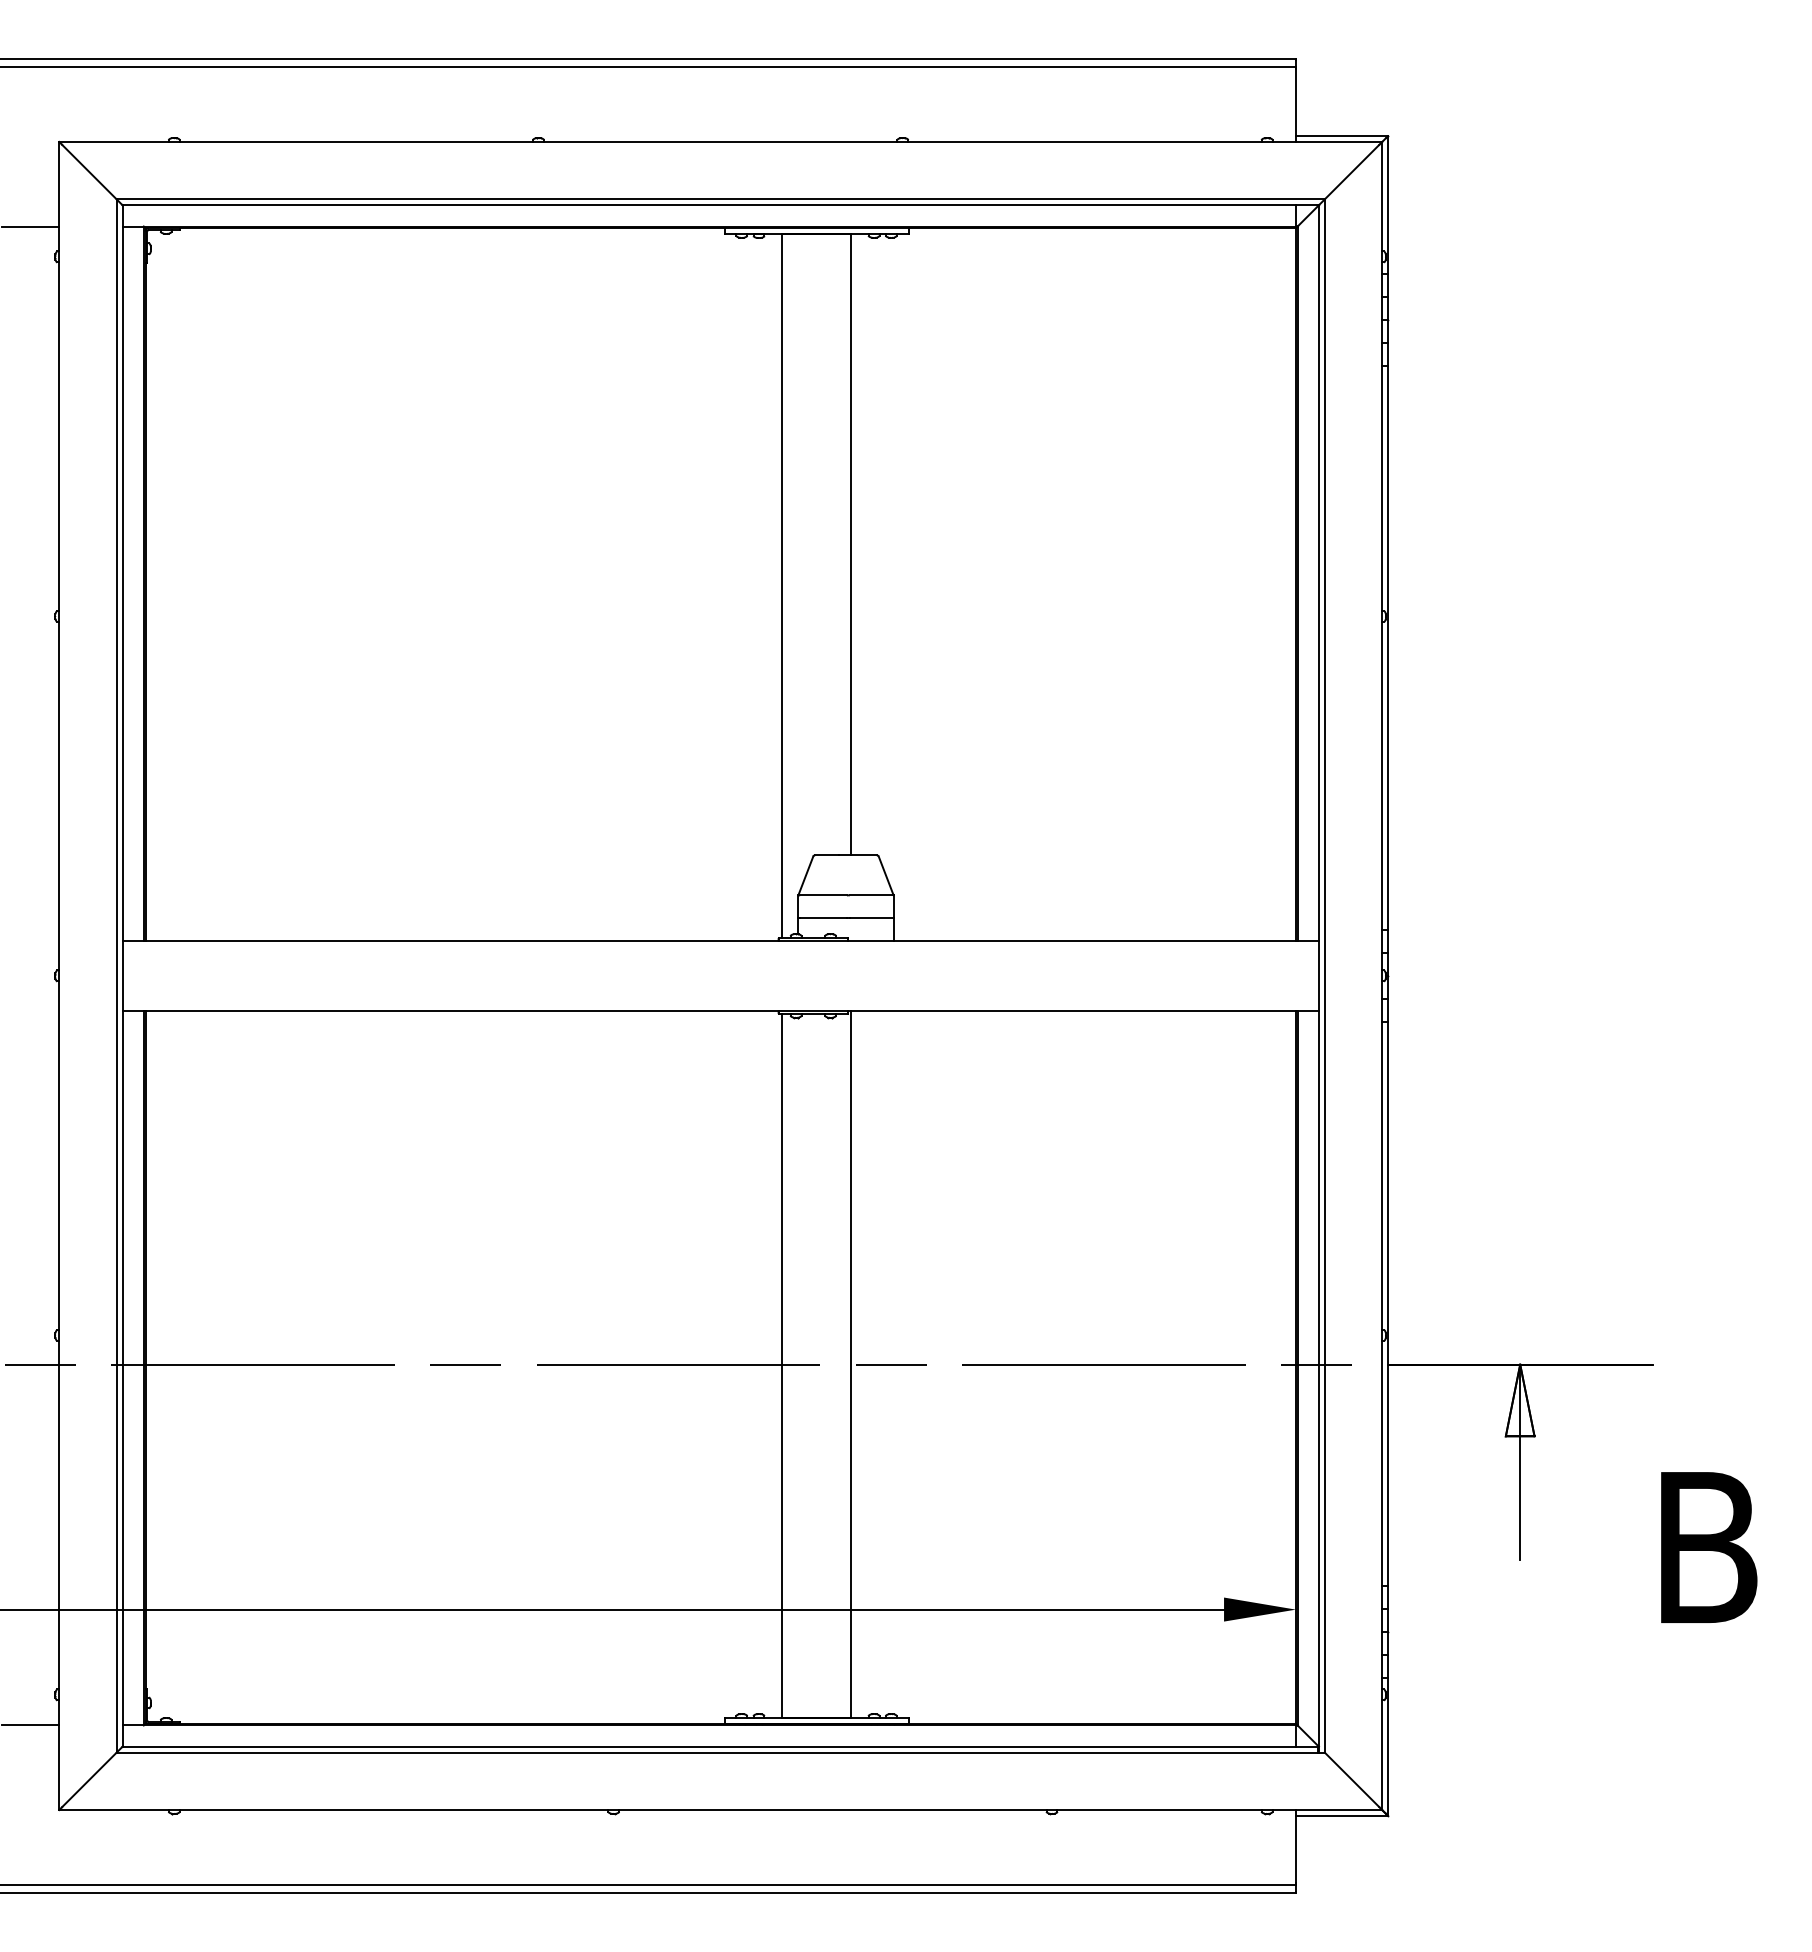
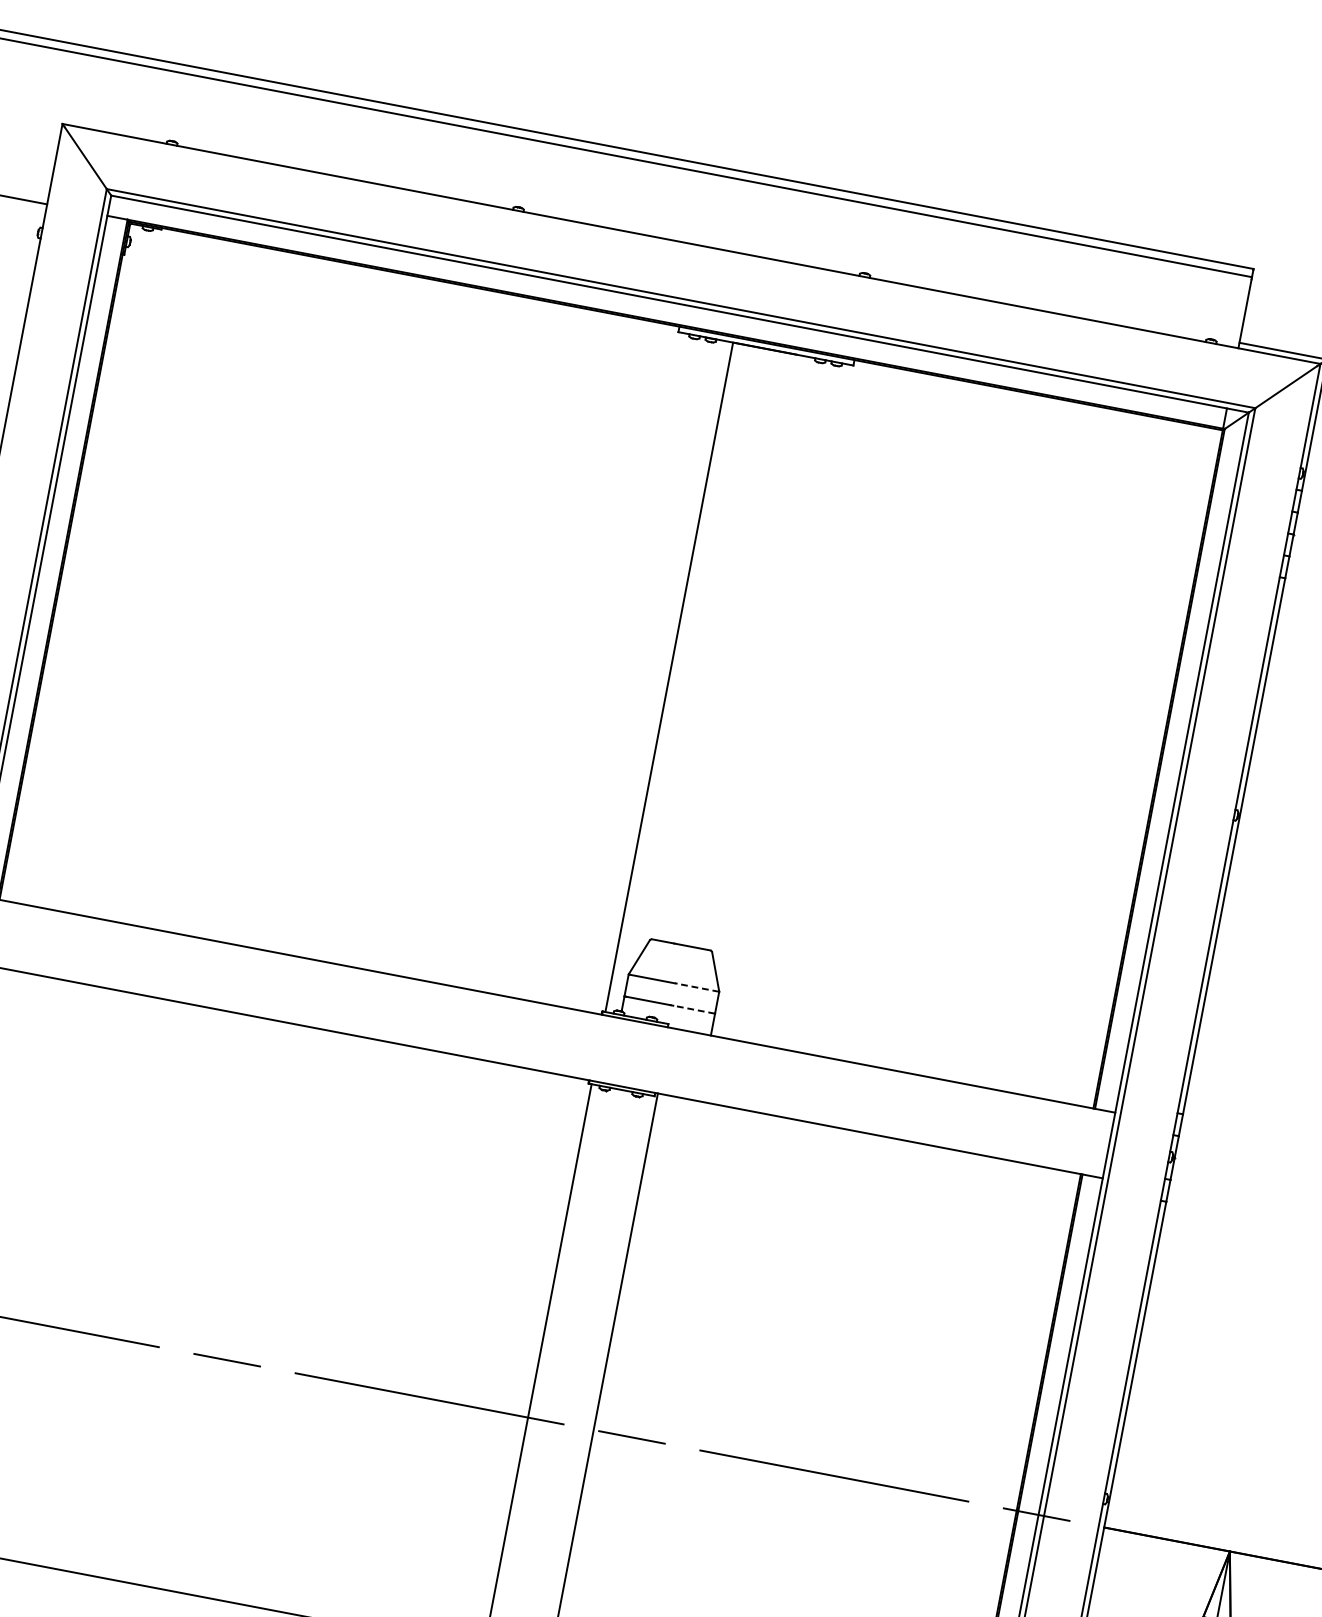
line: (851, 544) -> (742, 650), removed
line: (871, 895) -> (698, 987), solid -> dashed
line: (871, 918) -> (694, 1009), solid -> dashed

